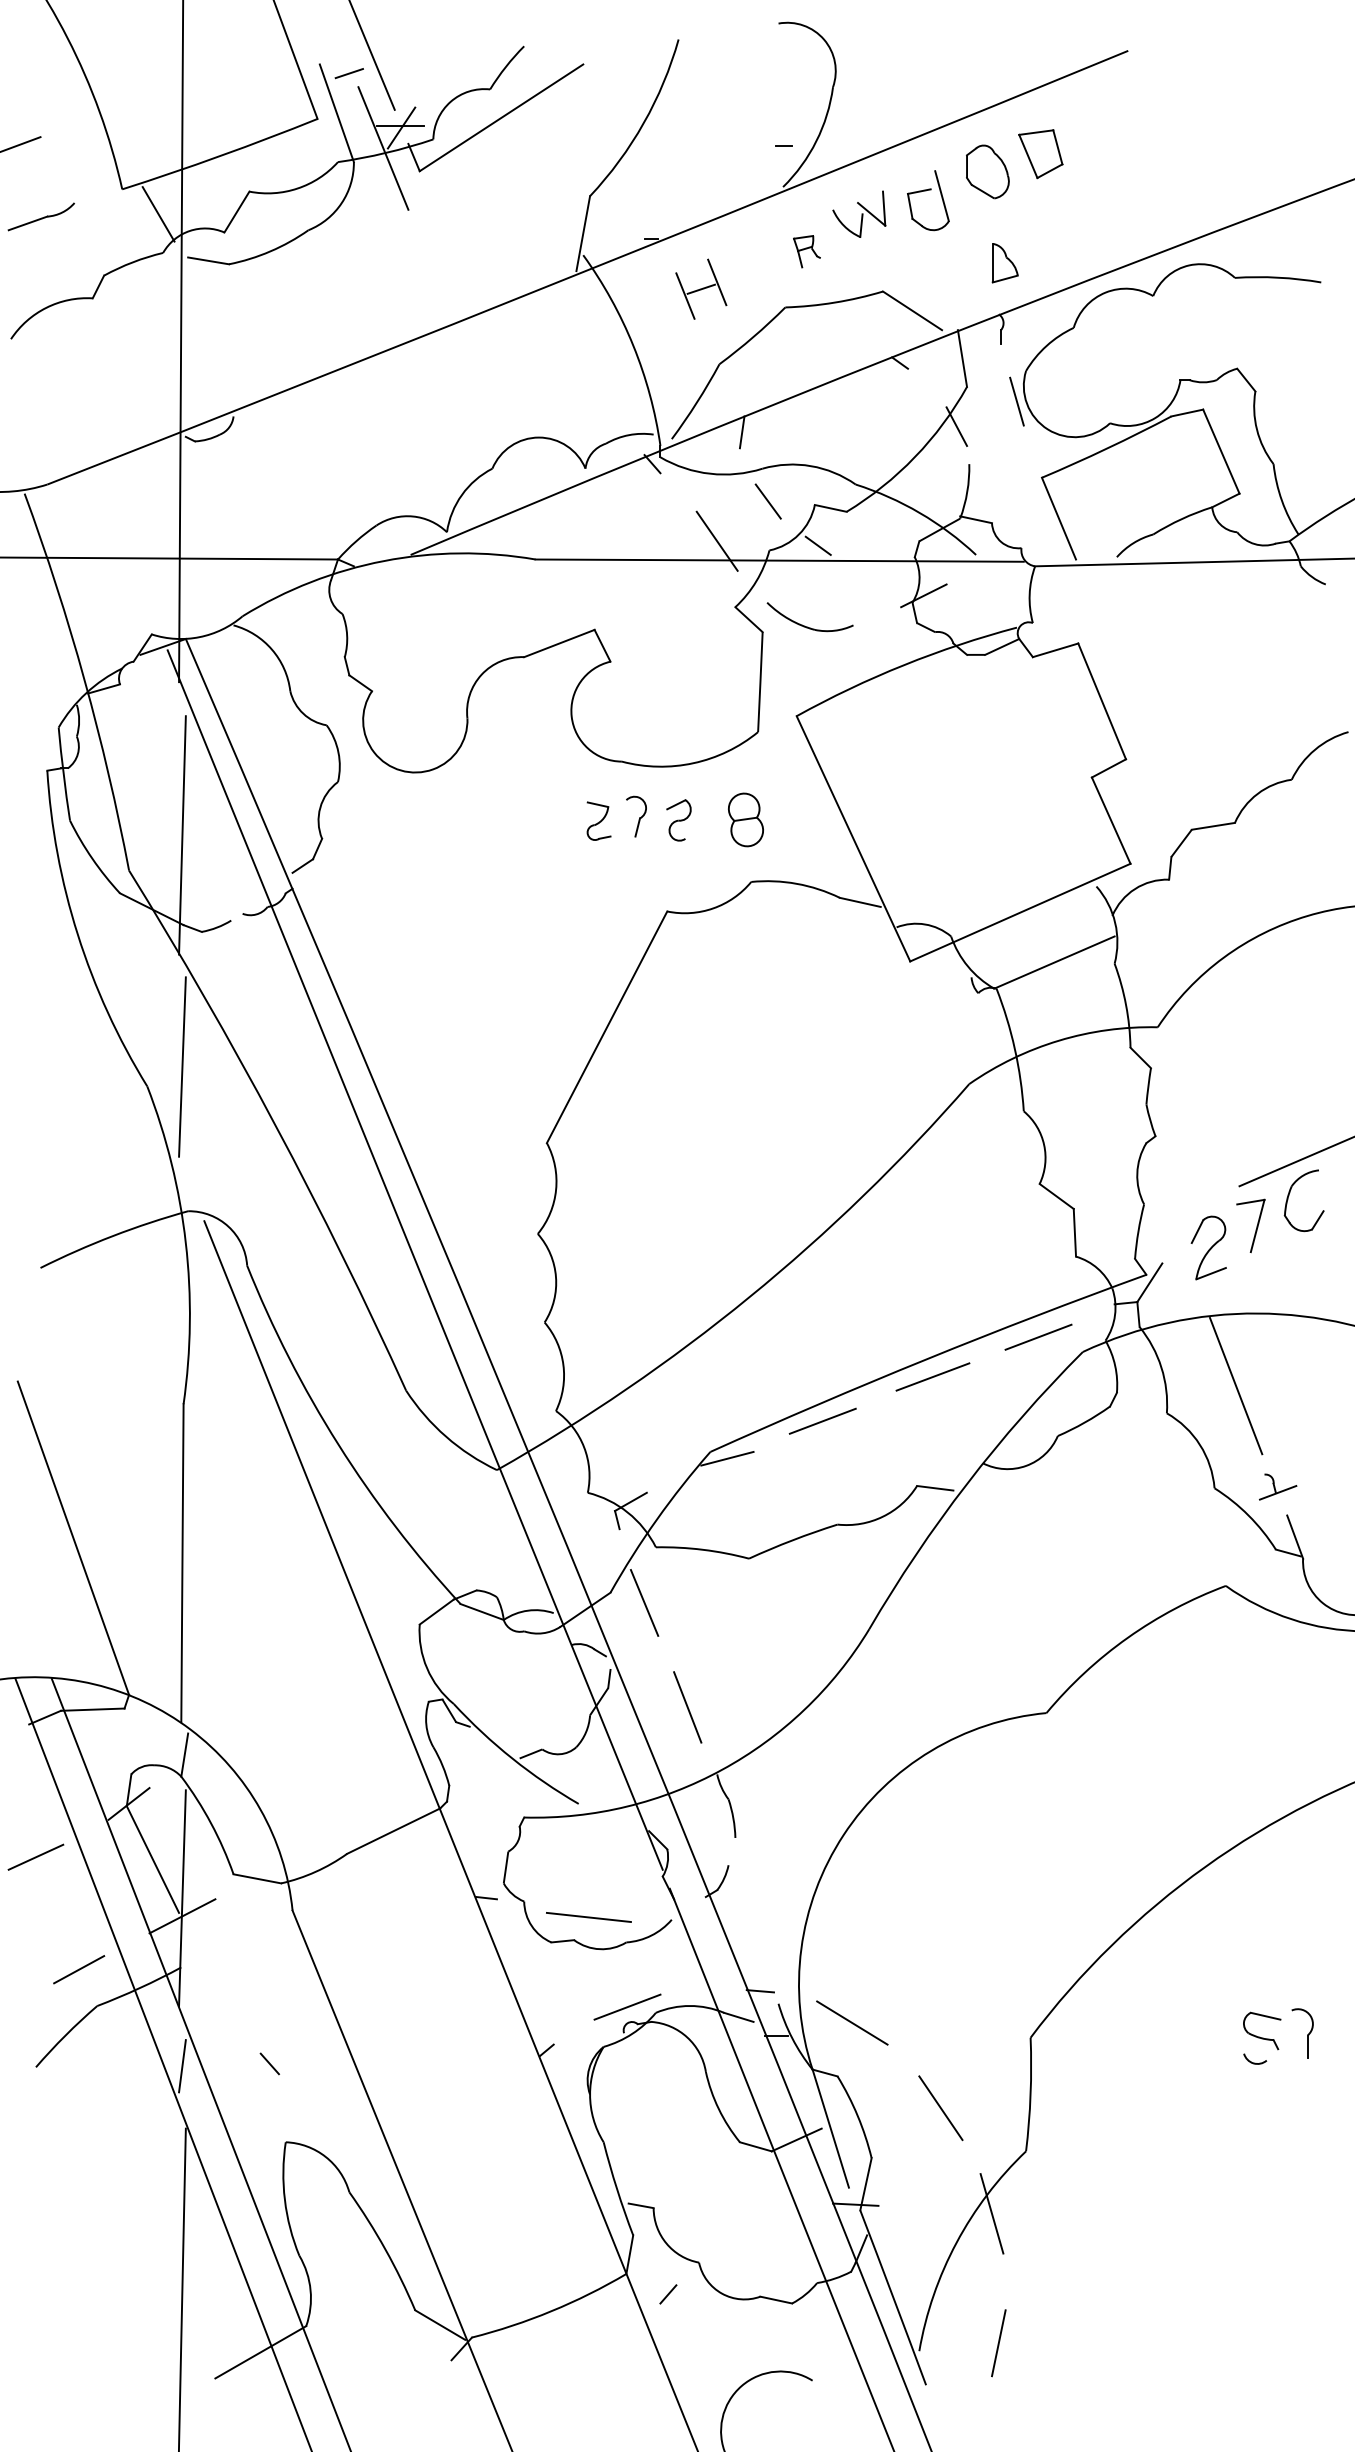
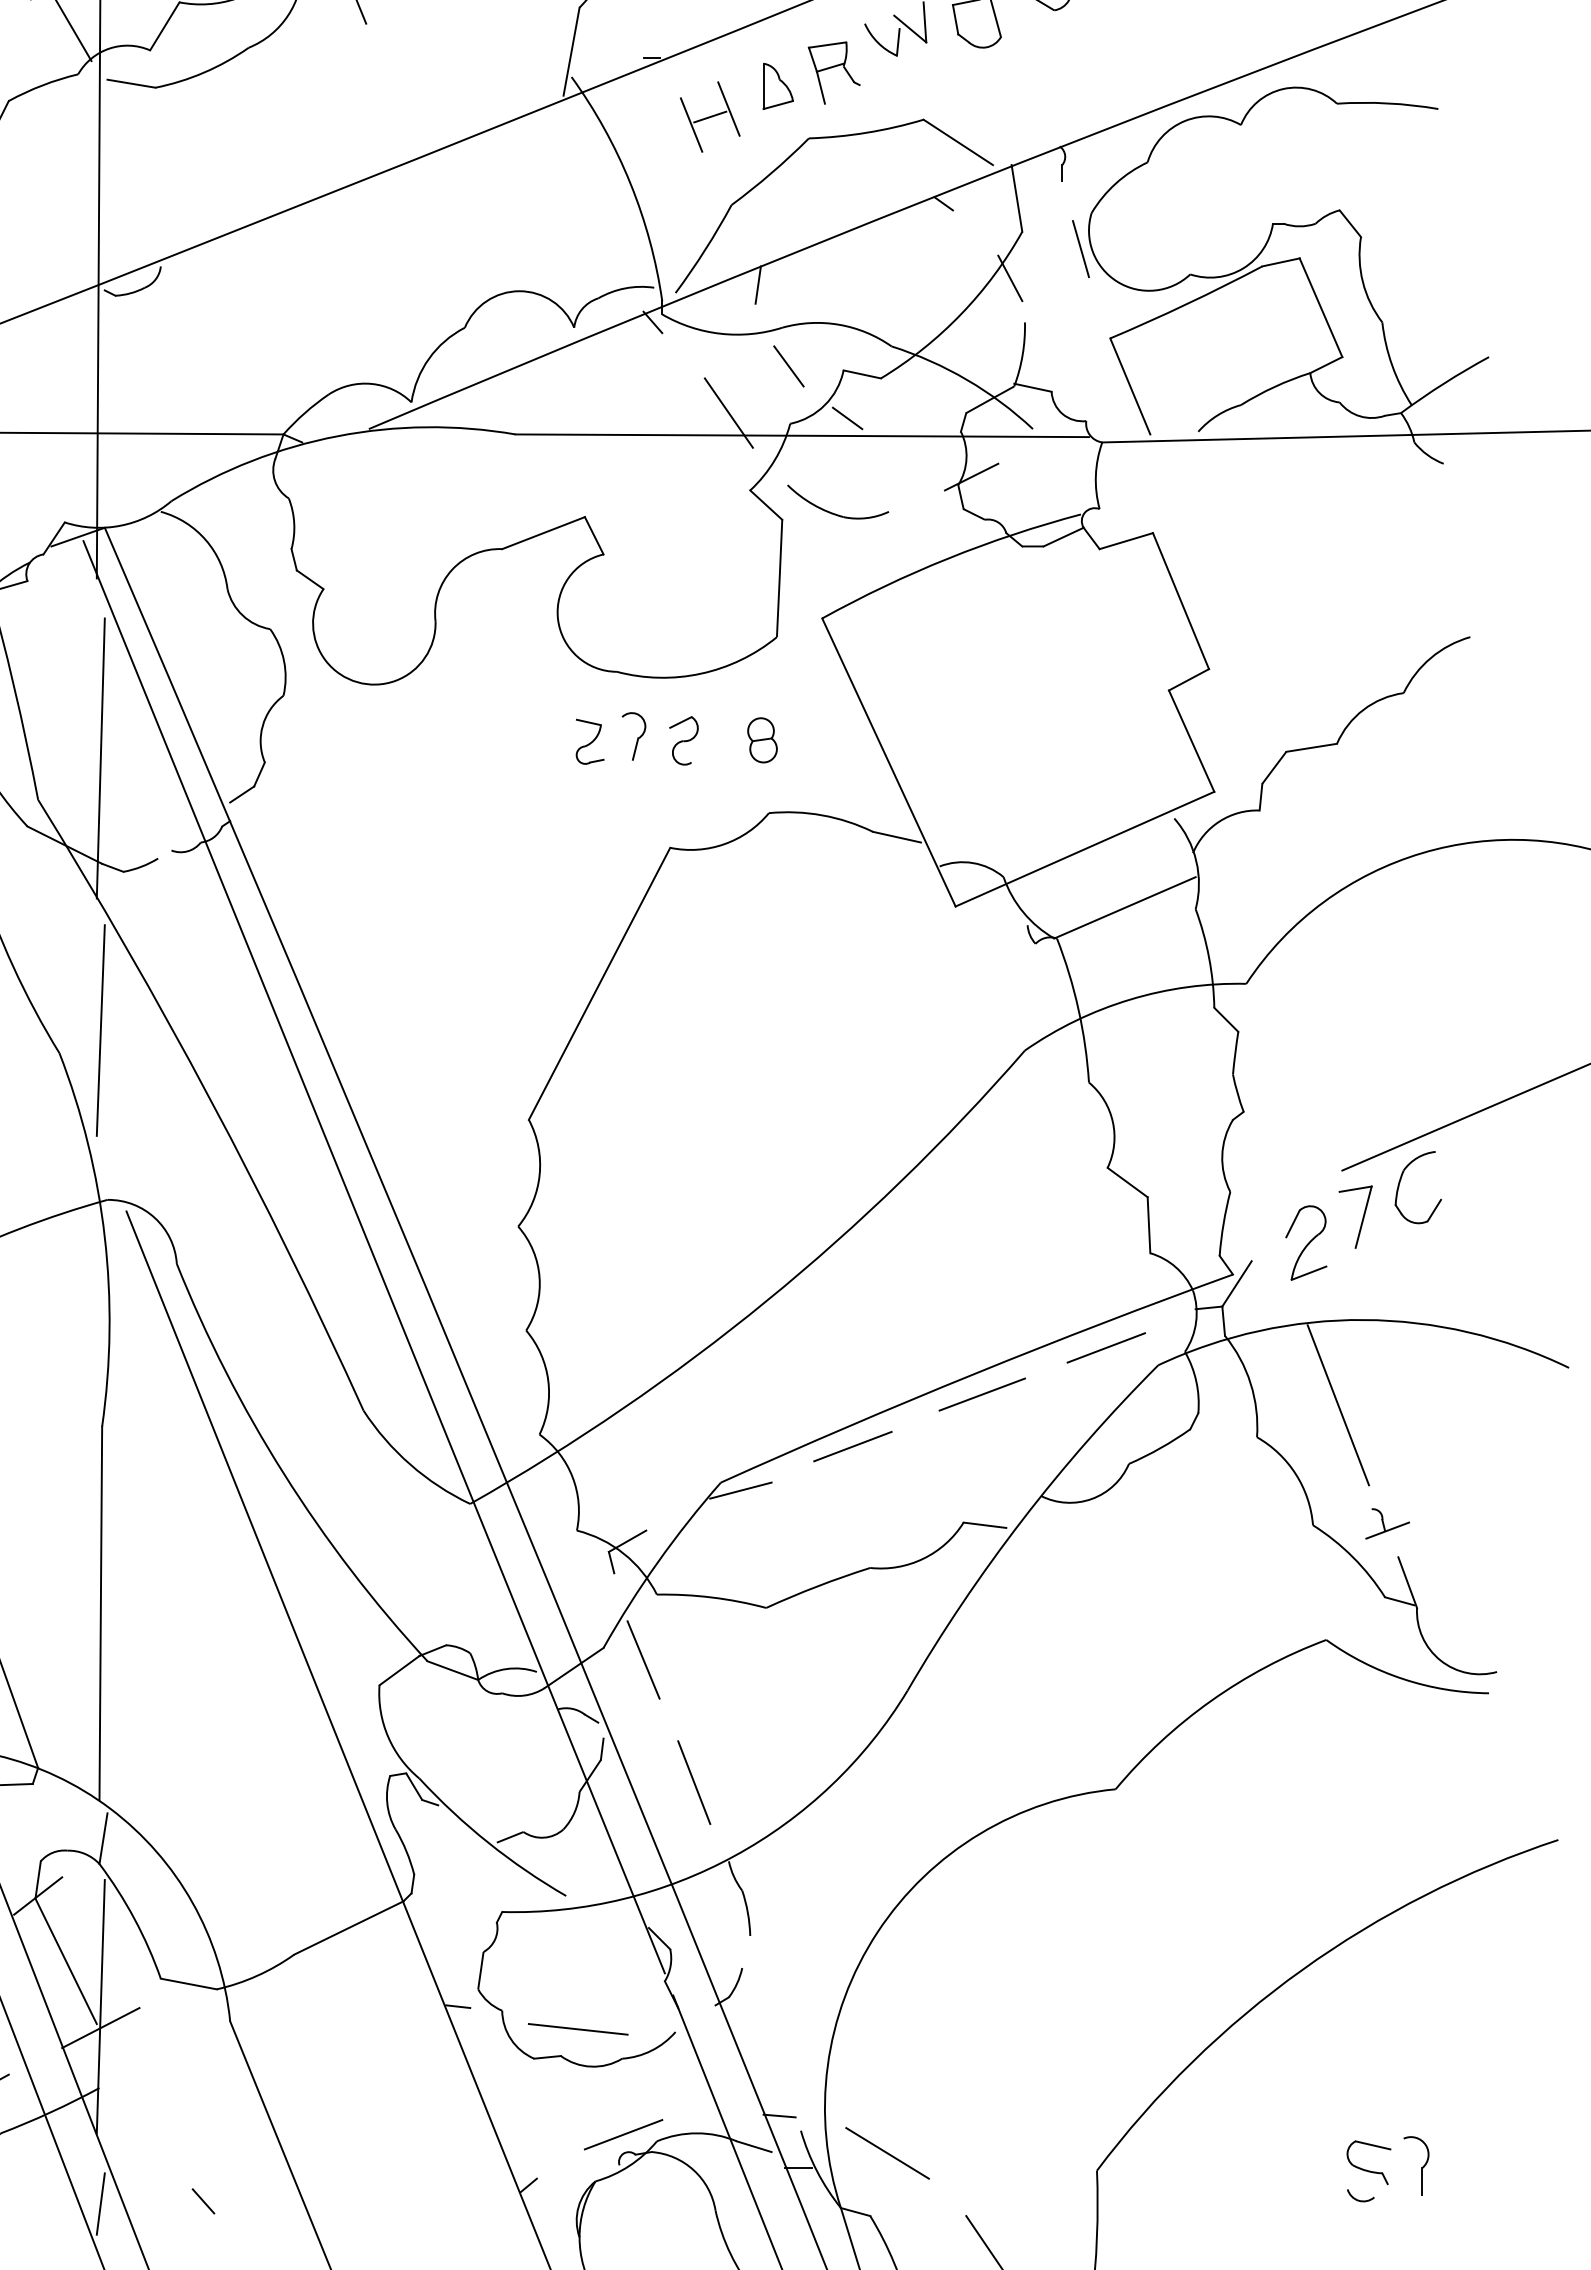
part: (806, 251) -> (833, 72), size x1.67
part: (1004, 263) -> (777, 86), moved
part: (745, 819) -> (762, 739), size x0.71

